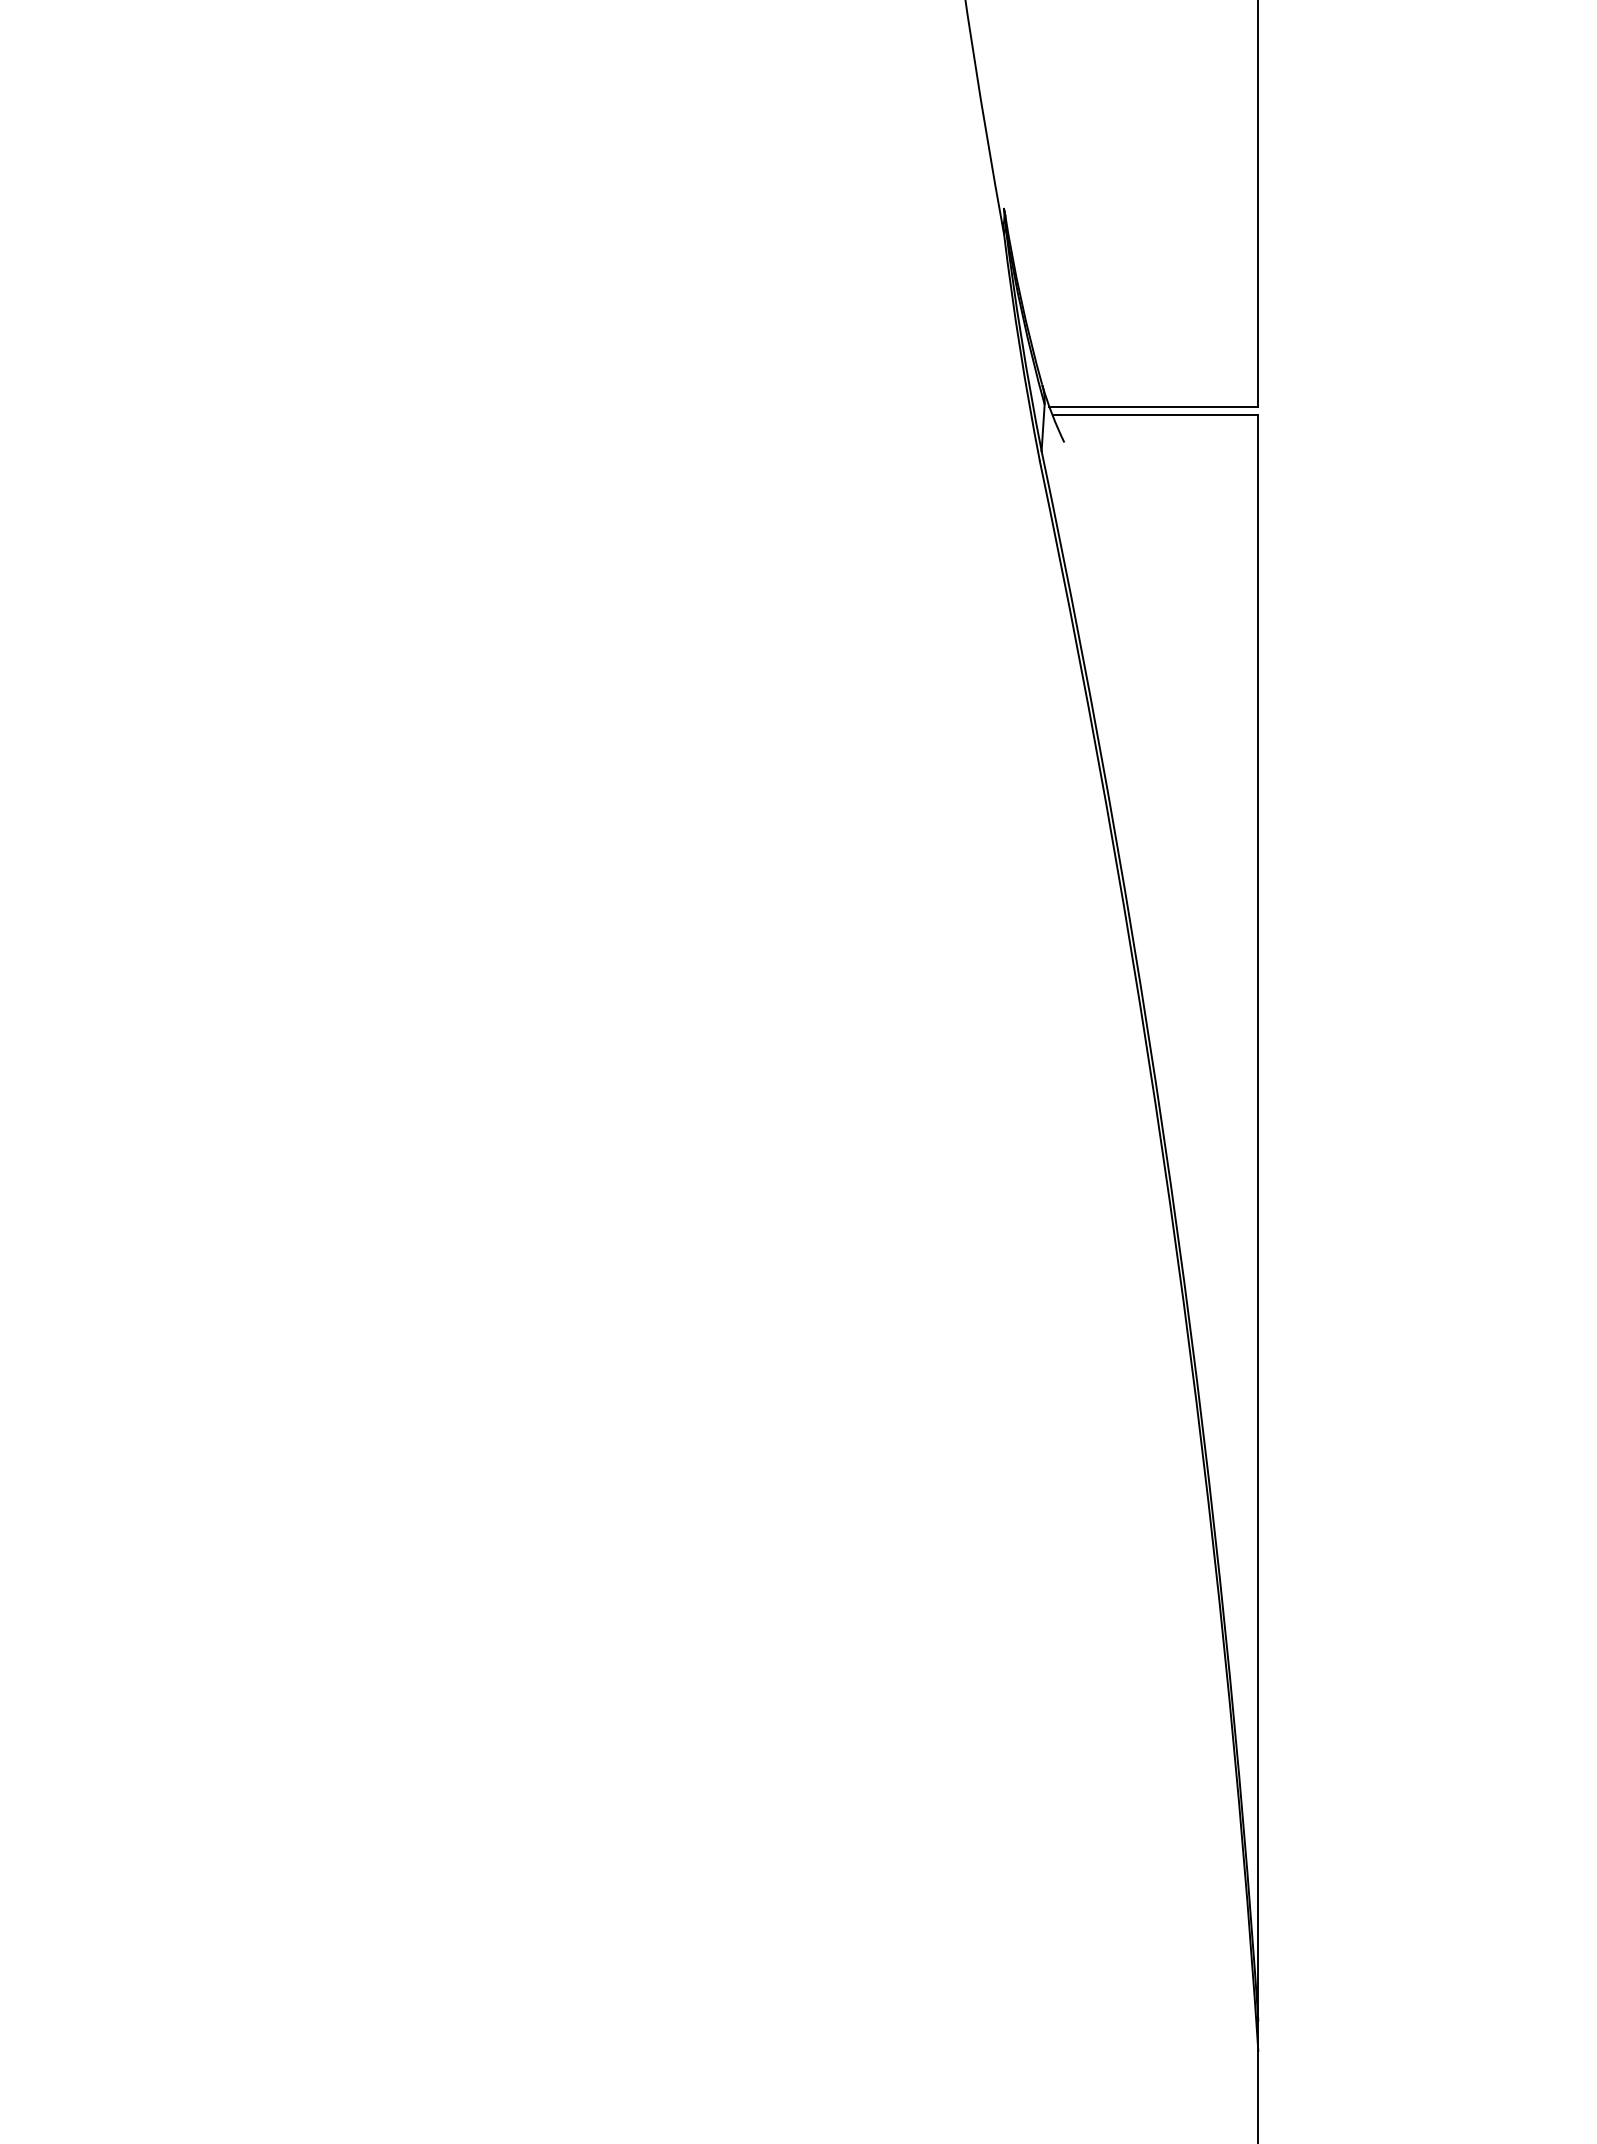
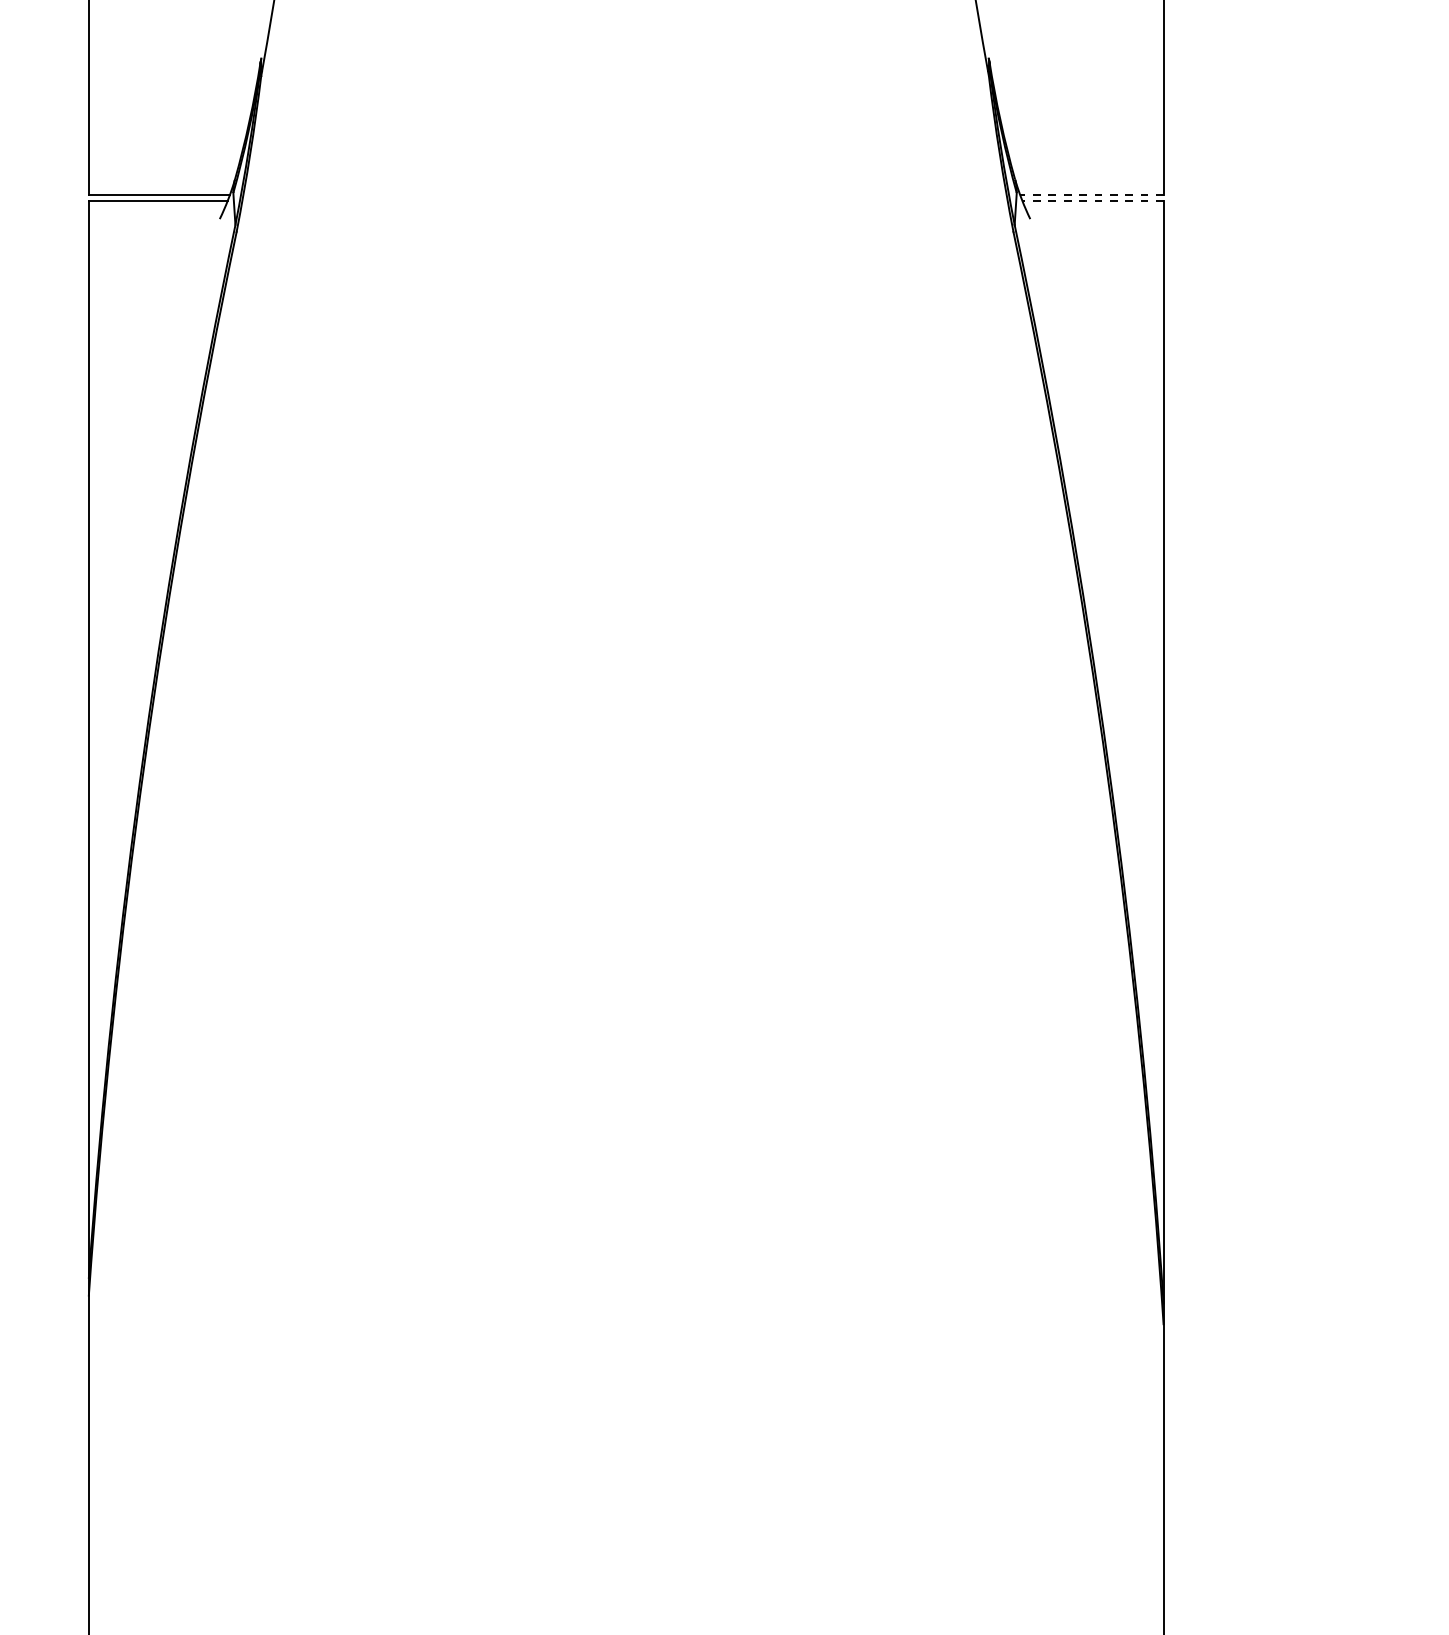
line: (1153, 406) -> (1091, 194), solid -> dashed
line: (1154, 415) -> (1092, 200), solid -> dashed

